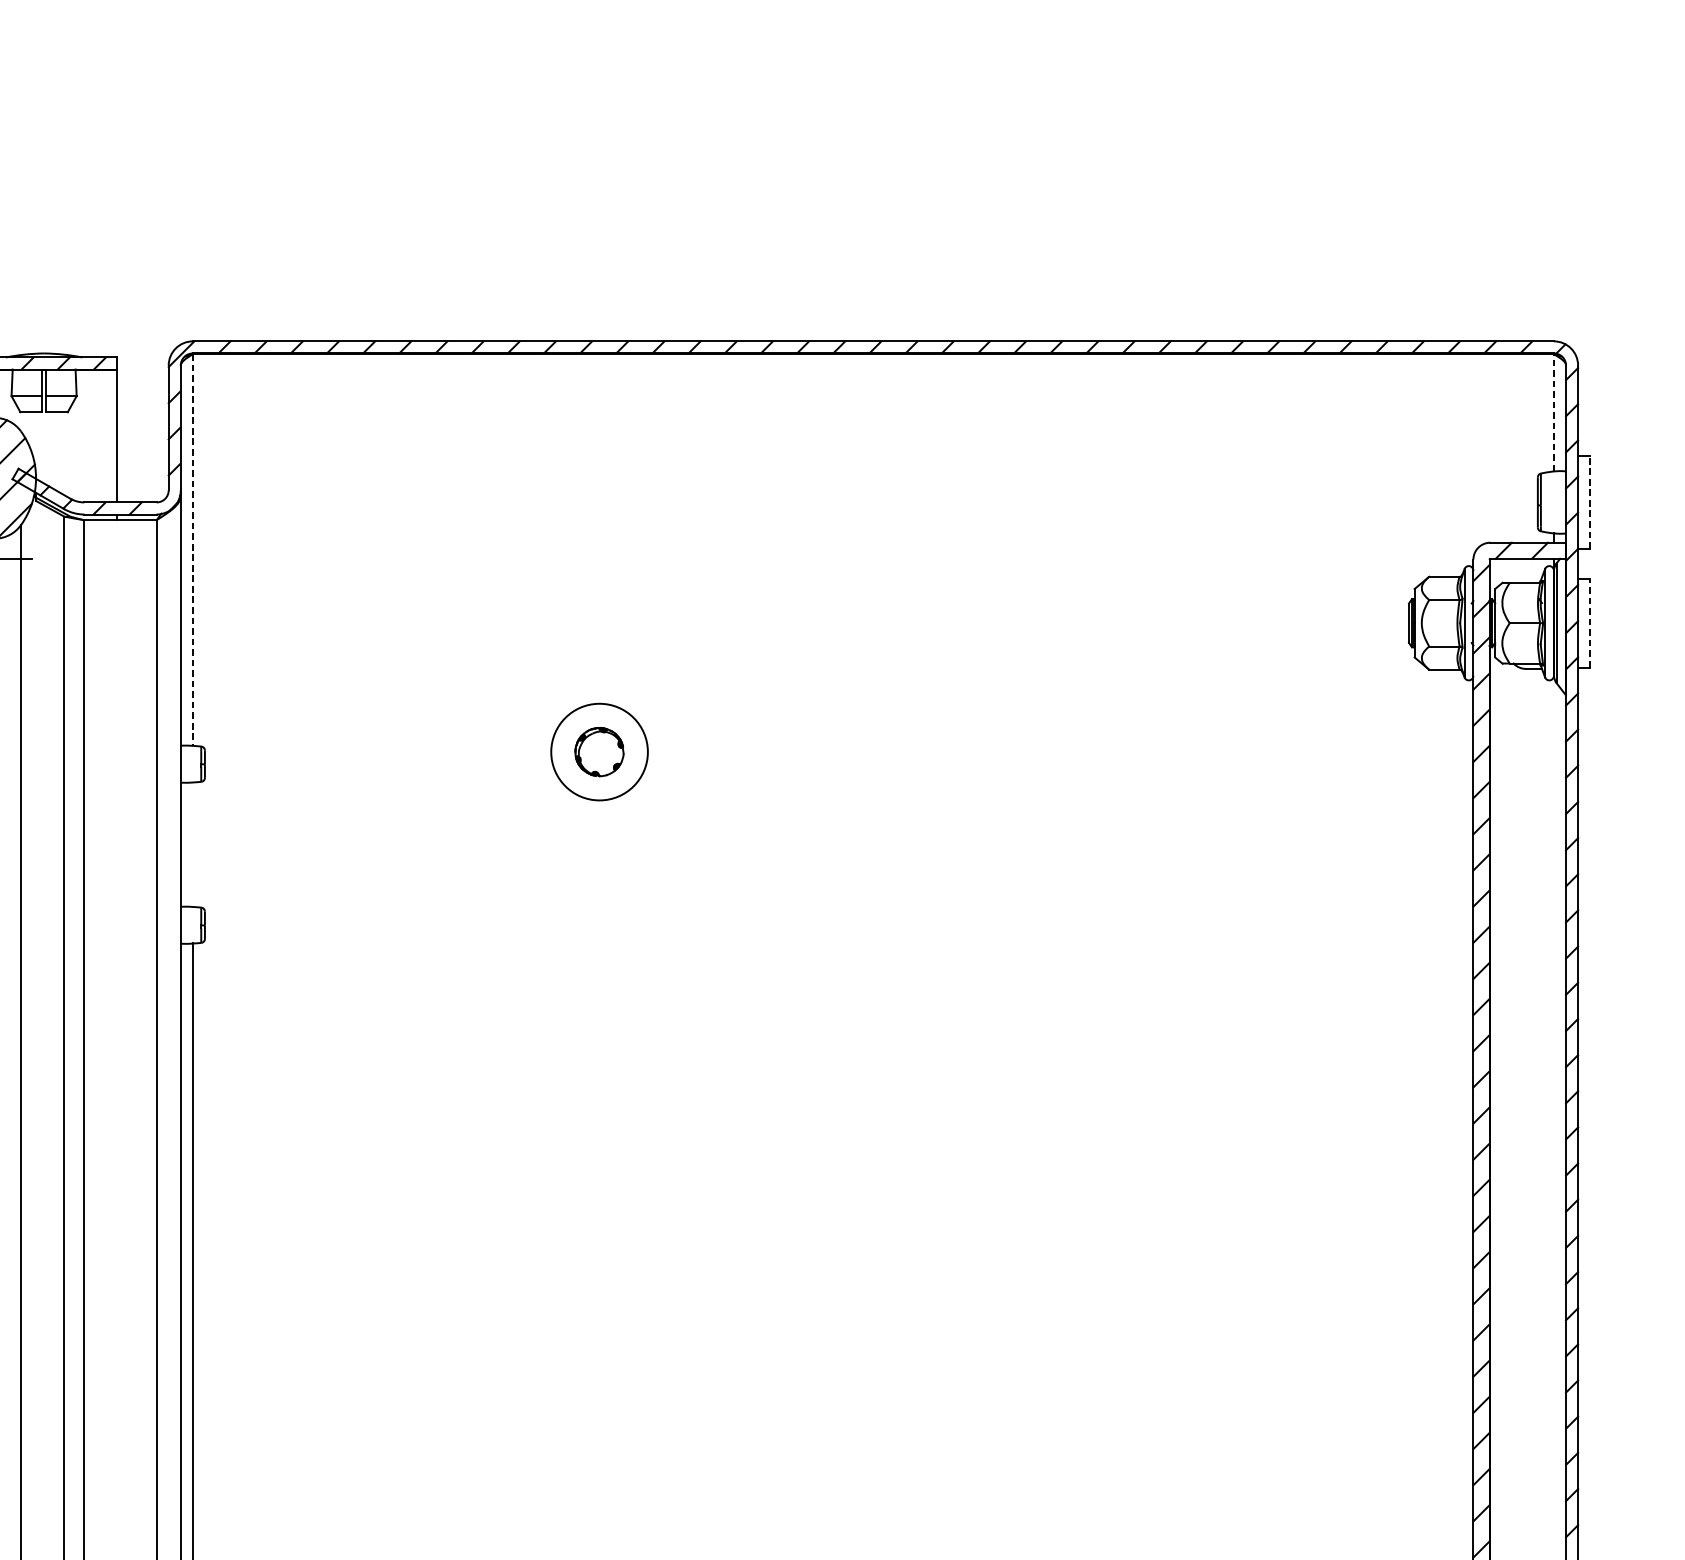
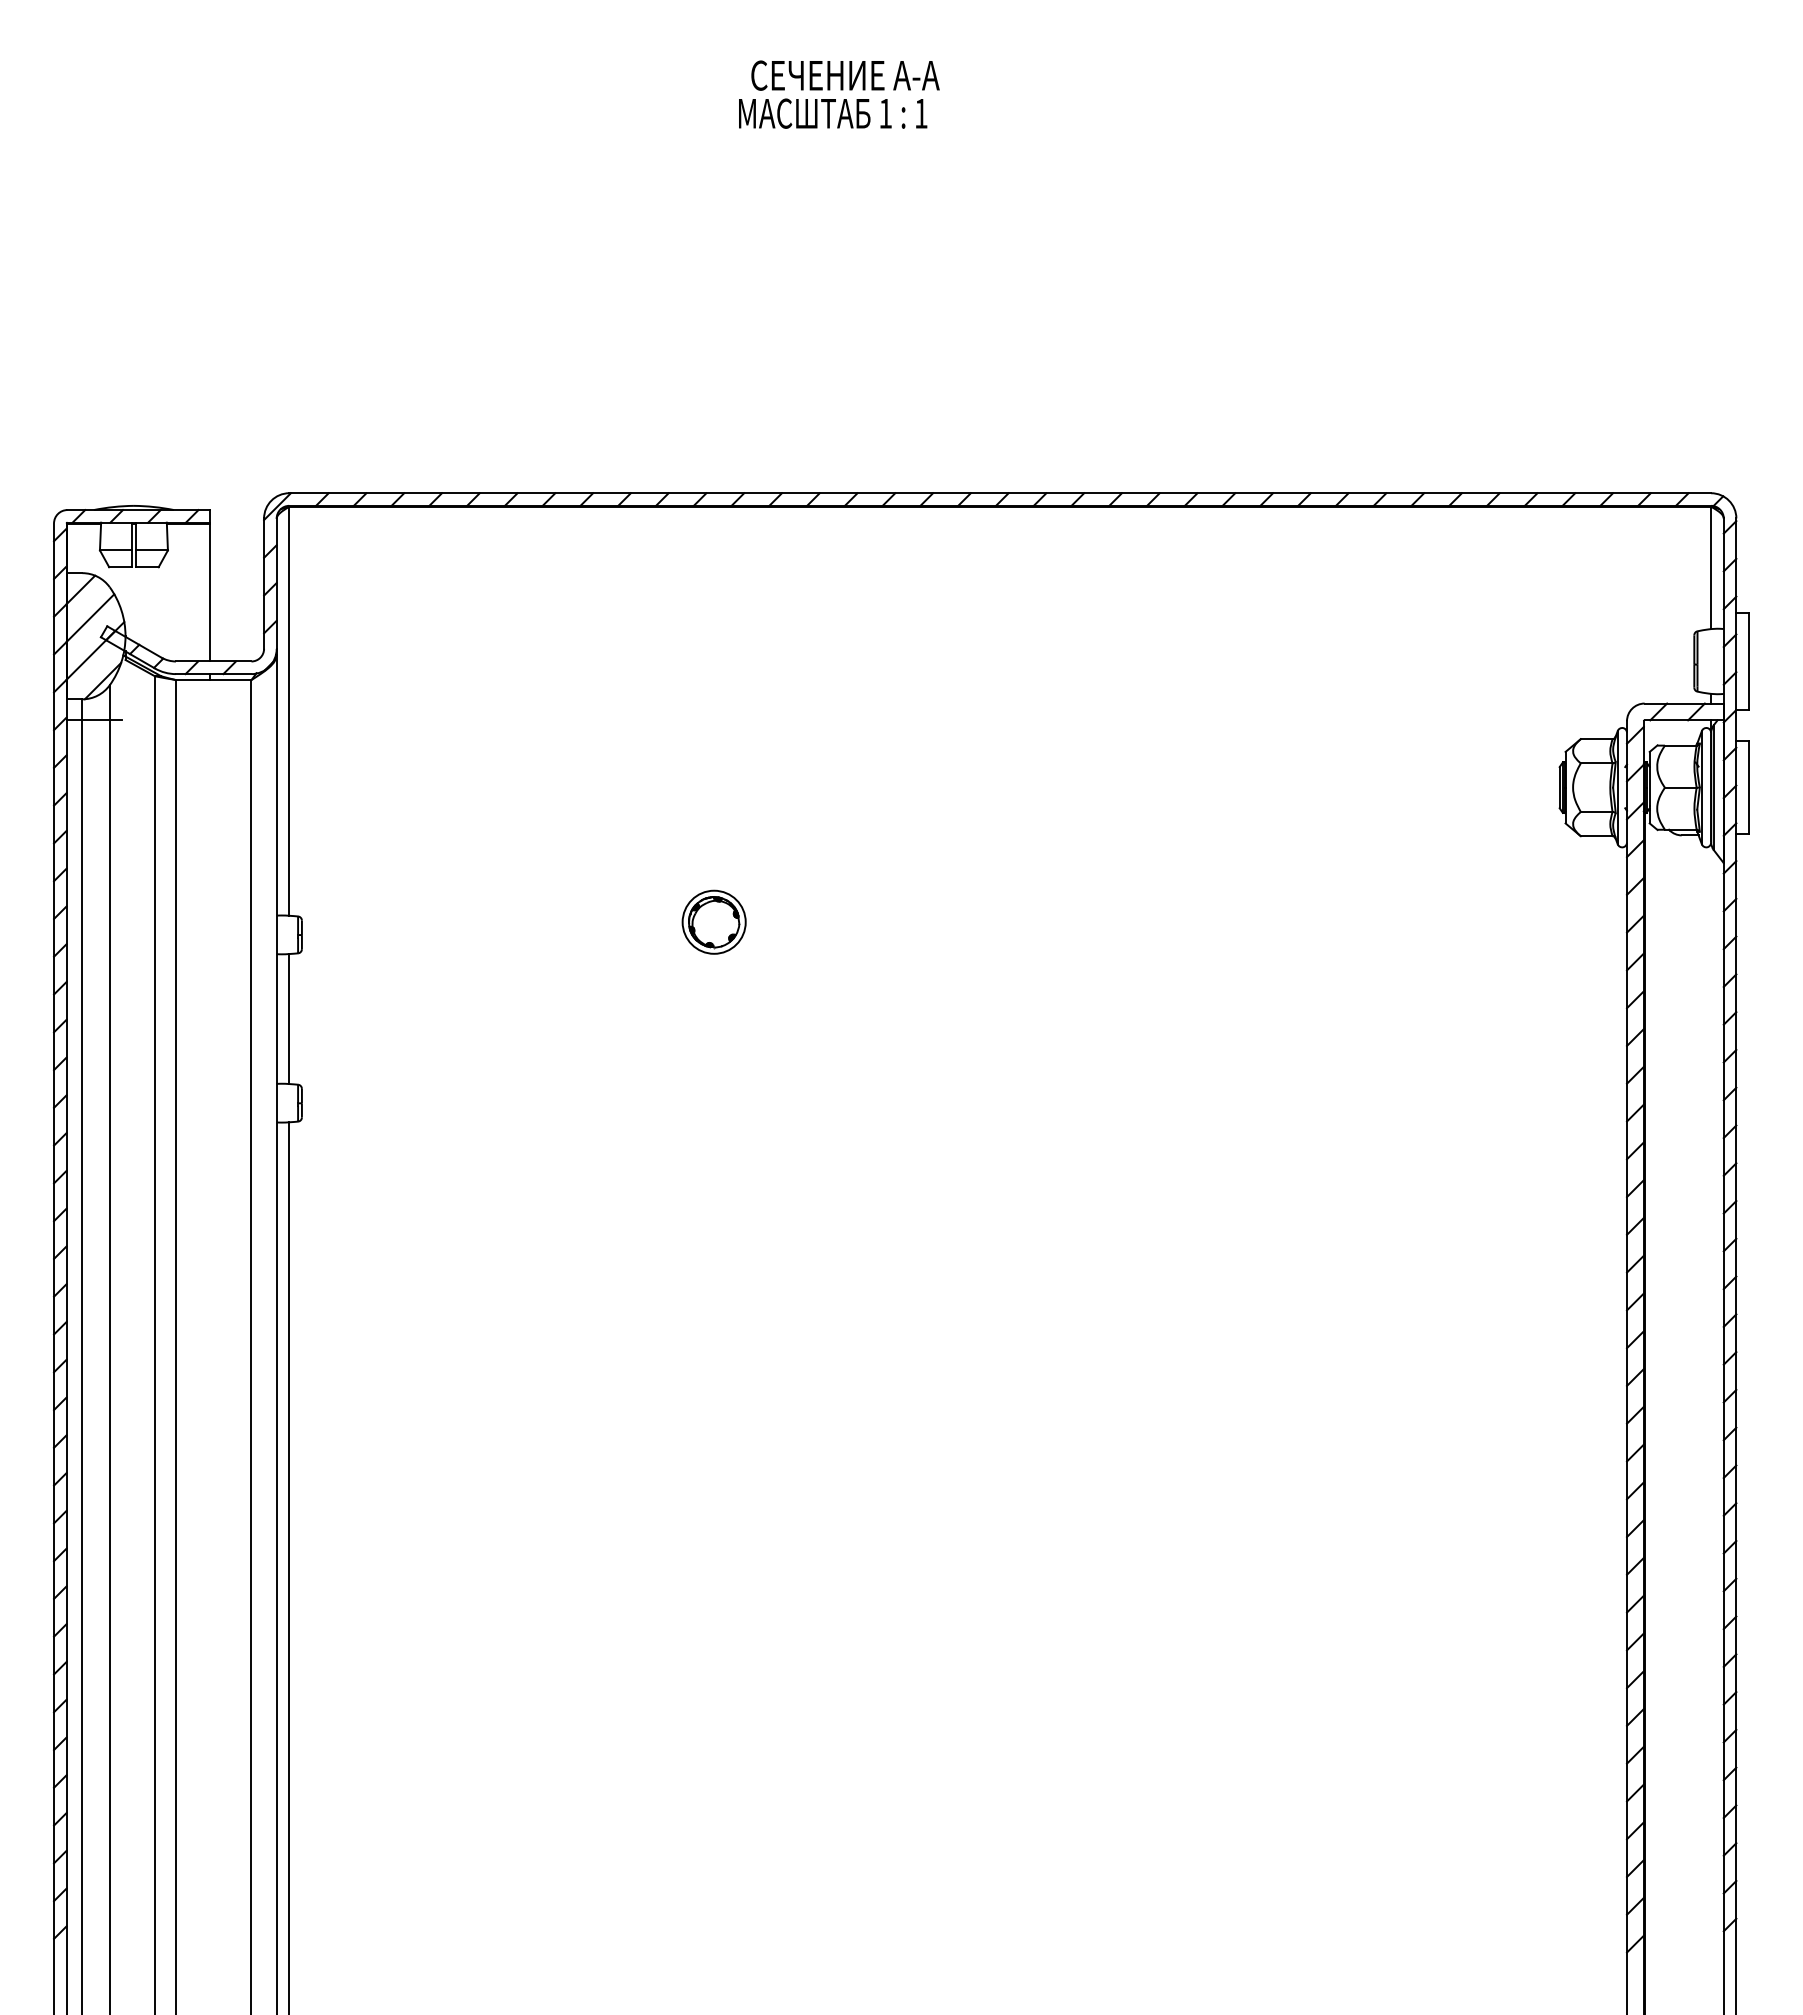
line: (1554, 412) -> (1711, 567), dashed -> solid
line: (1589, 501) -> (1748, 660), dashed -> solid
line: (193, 550) -> (289, 711), dashed -> solid
line: (1589, 623) -> (1748, 787), dashed -> solid
circle: (598, 751) -> (713, 921), size x0.62
line: (193, 844) -> (289, 1018), added

